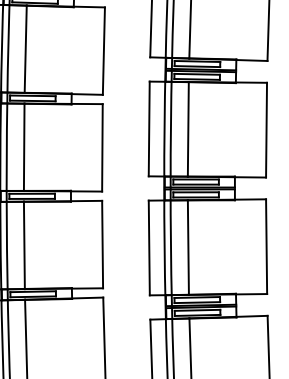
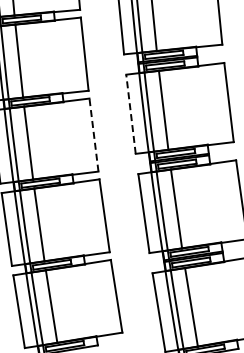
line: (149, 129) -> (131, 114), solid -> dashed
line: (101, 148) -> (93, 135), solid -> dashed

